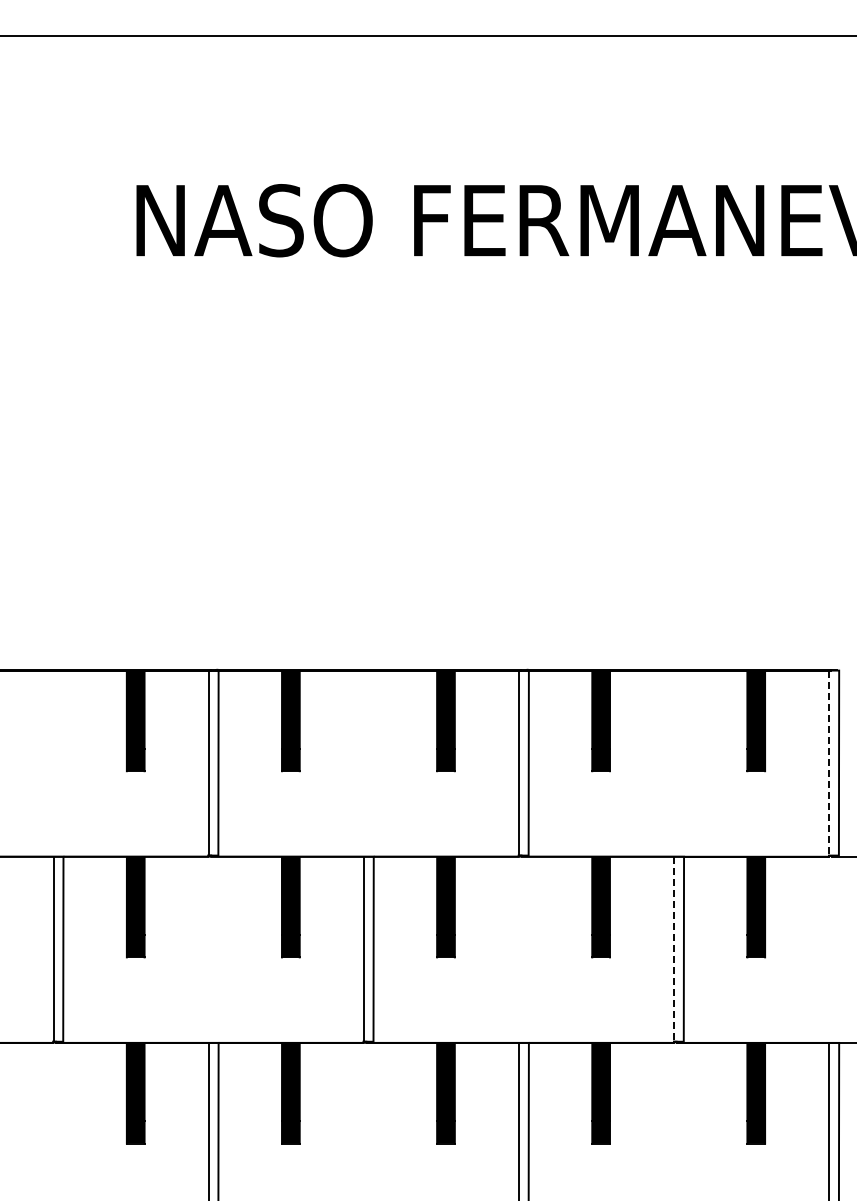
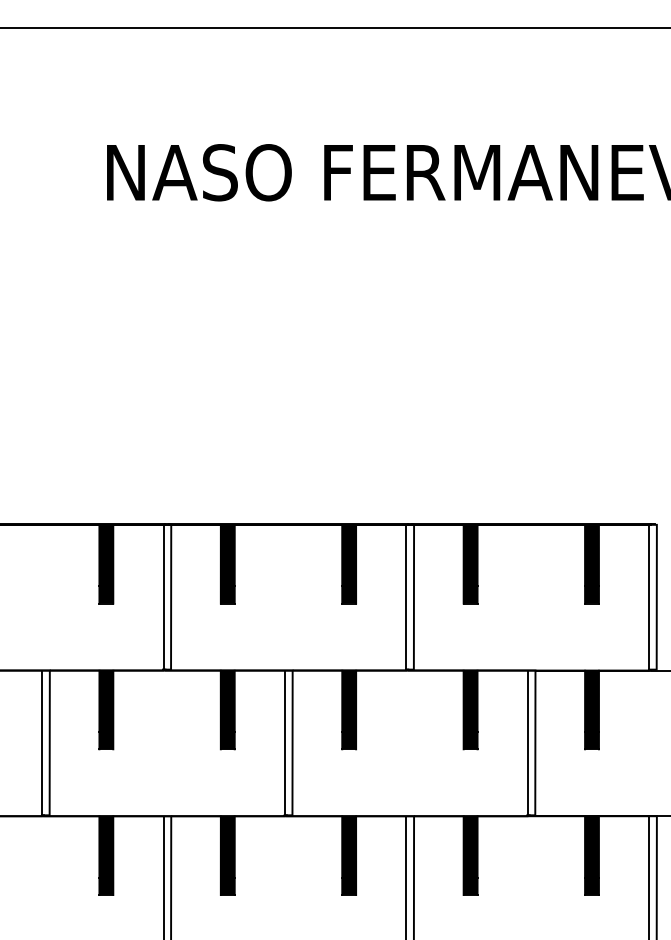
line: (829, 763) -> (649, 597), dashed -> solid
line: (674, 949) -> (528, 743), dashed -> solid

